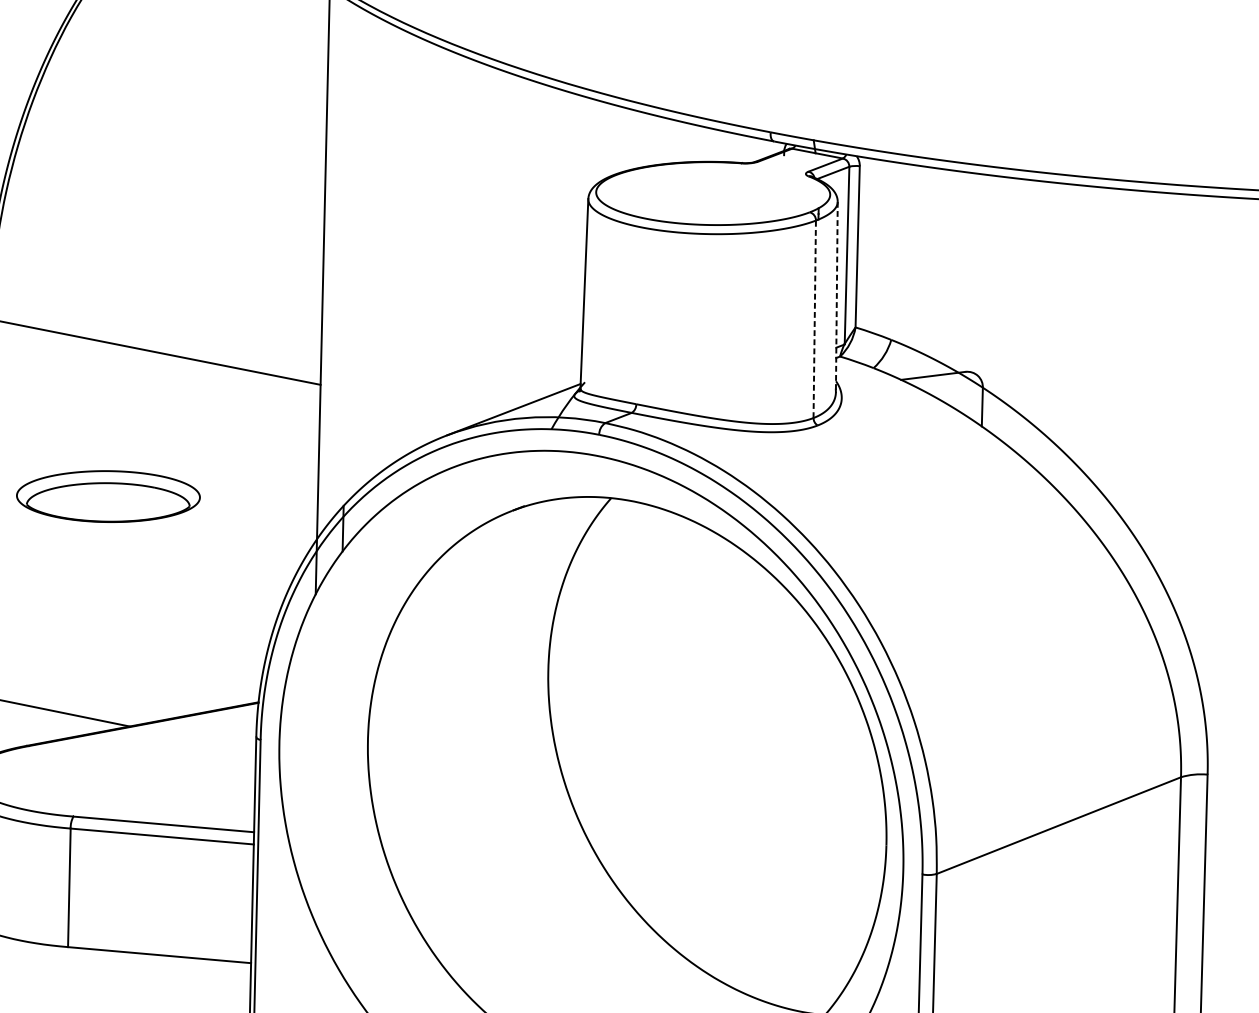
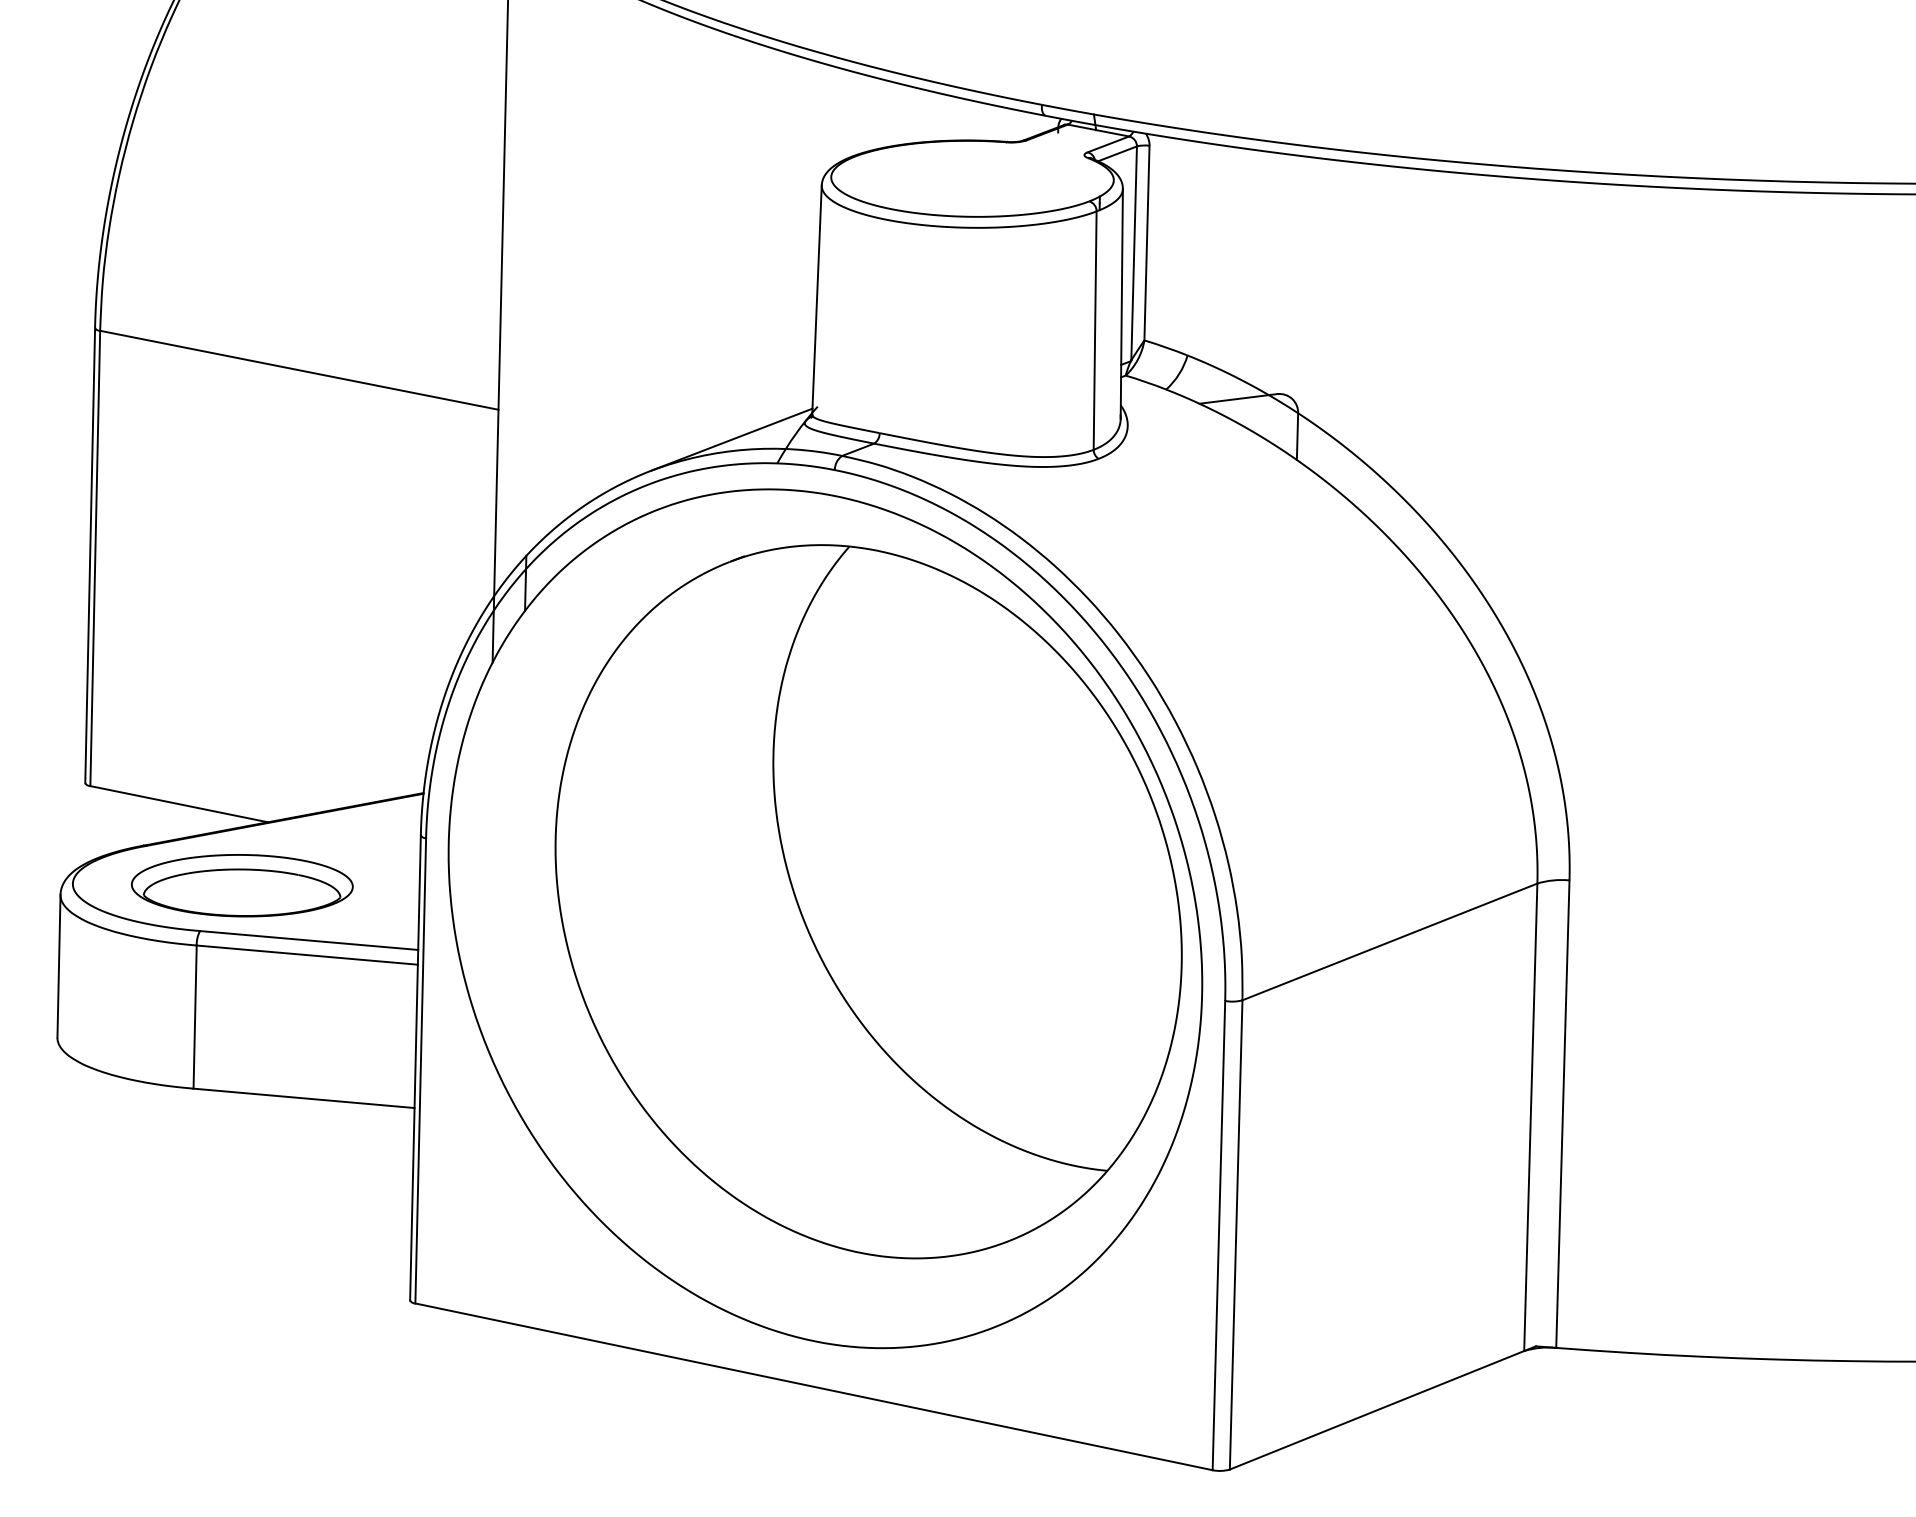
line: (836, 296) -> (1121, 303), dashed -> solid
line: (815, 319) -> (1095, 330), dashed -> solid
part: (108, 496) -> (242, 885), moved

